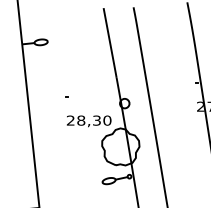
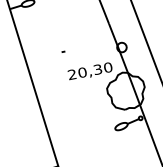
text: (81, 120) -> (82, 72), 28,30 -> 20,30

